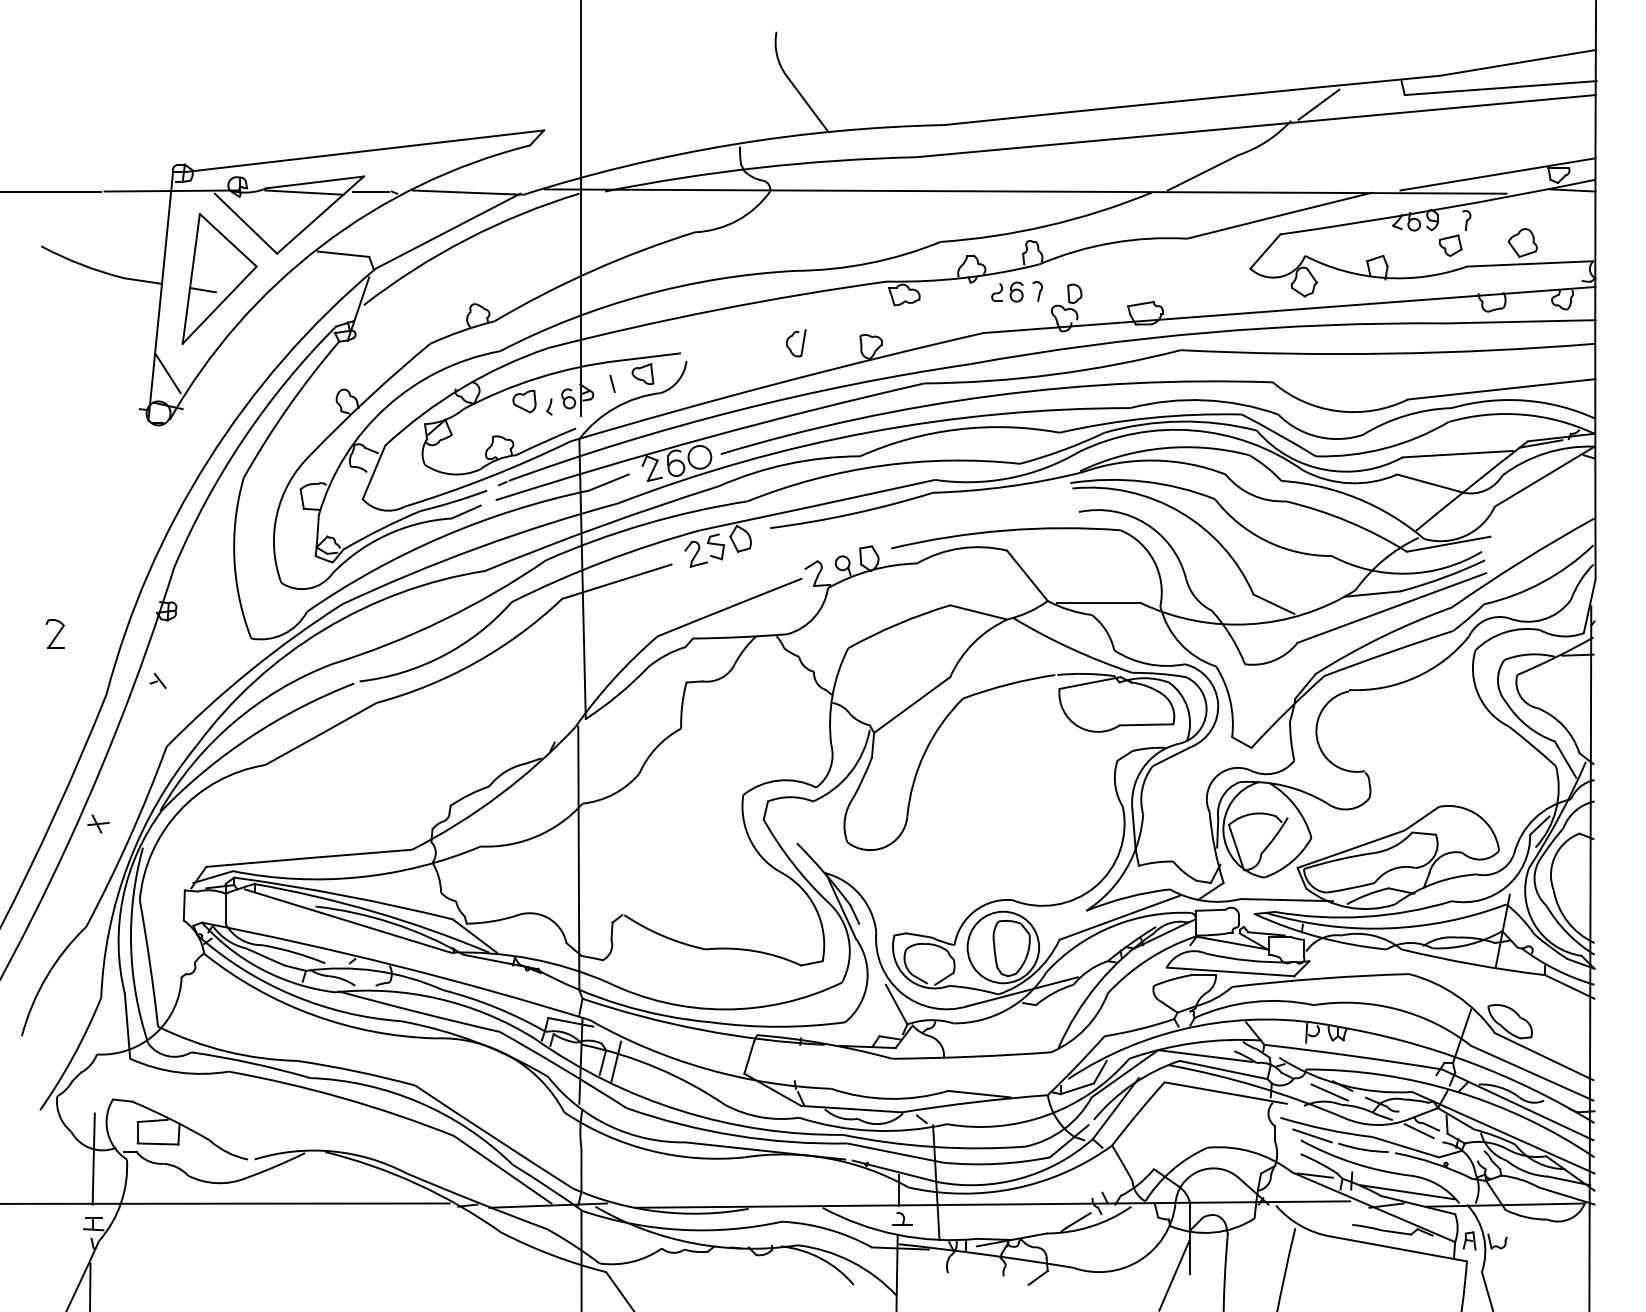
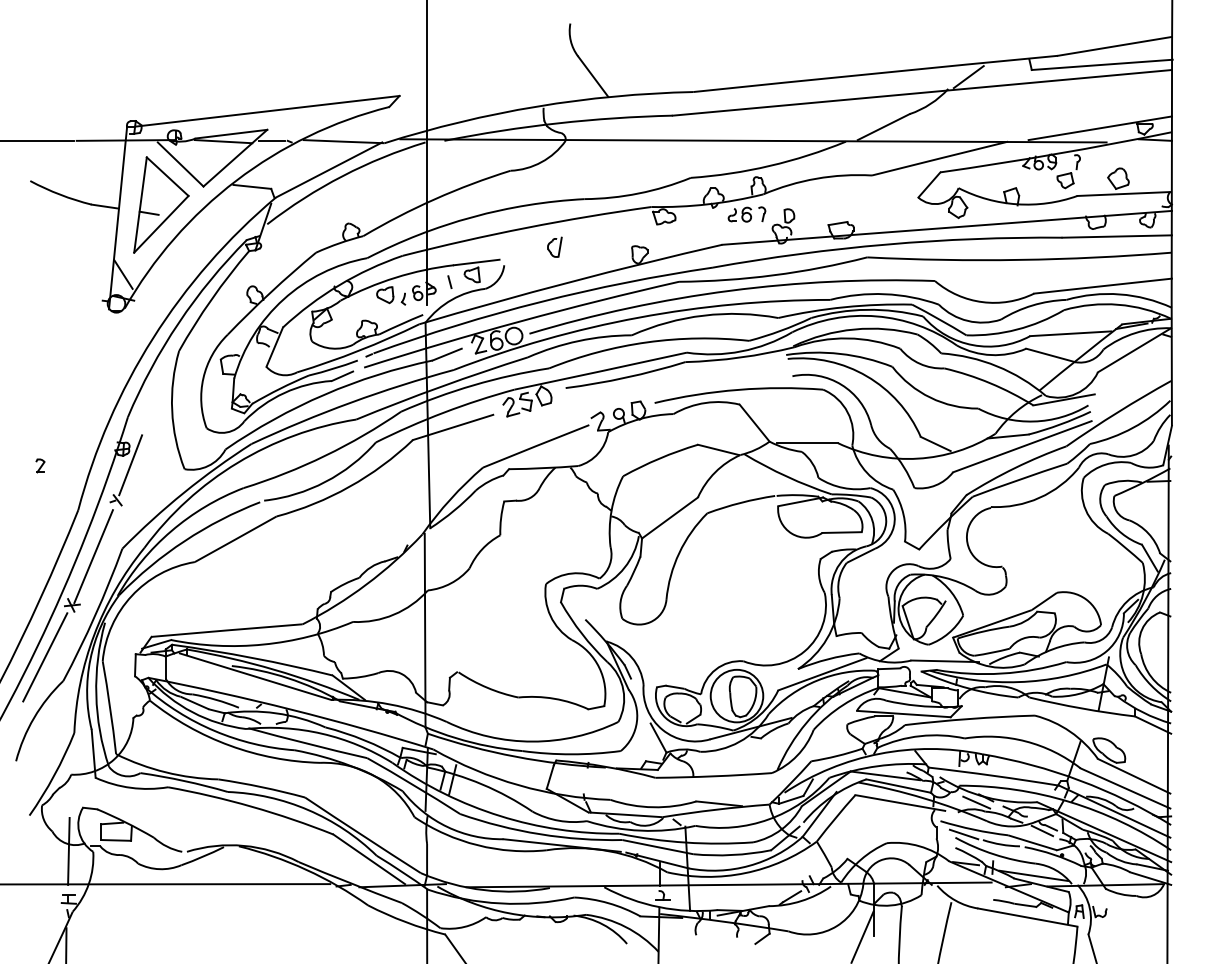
part: (795, 342) -> (554, 246), moved
part: (55, 633) -> (40, 465), size x0.62
line: (177, 633) -> (130, 465), added
line: (127, 757) -> (93, 556), added
line: (61, 894) -> (45, 657), added

